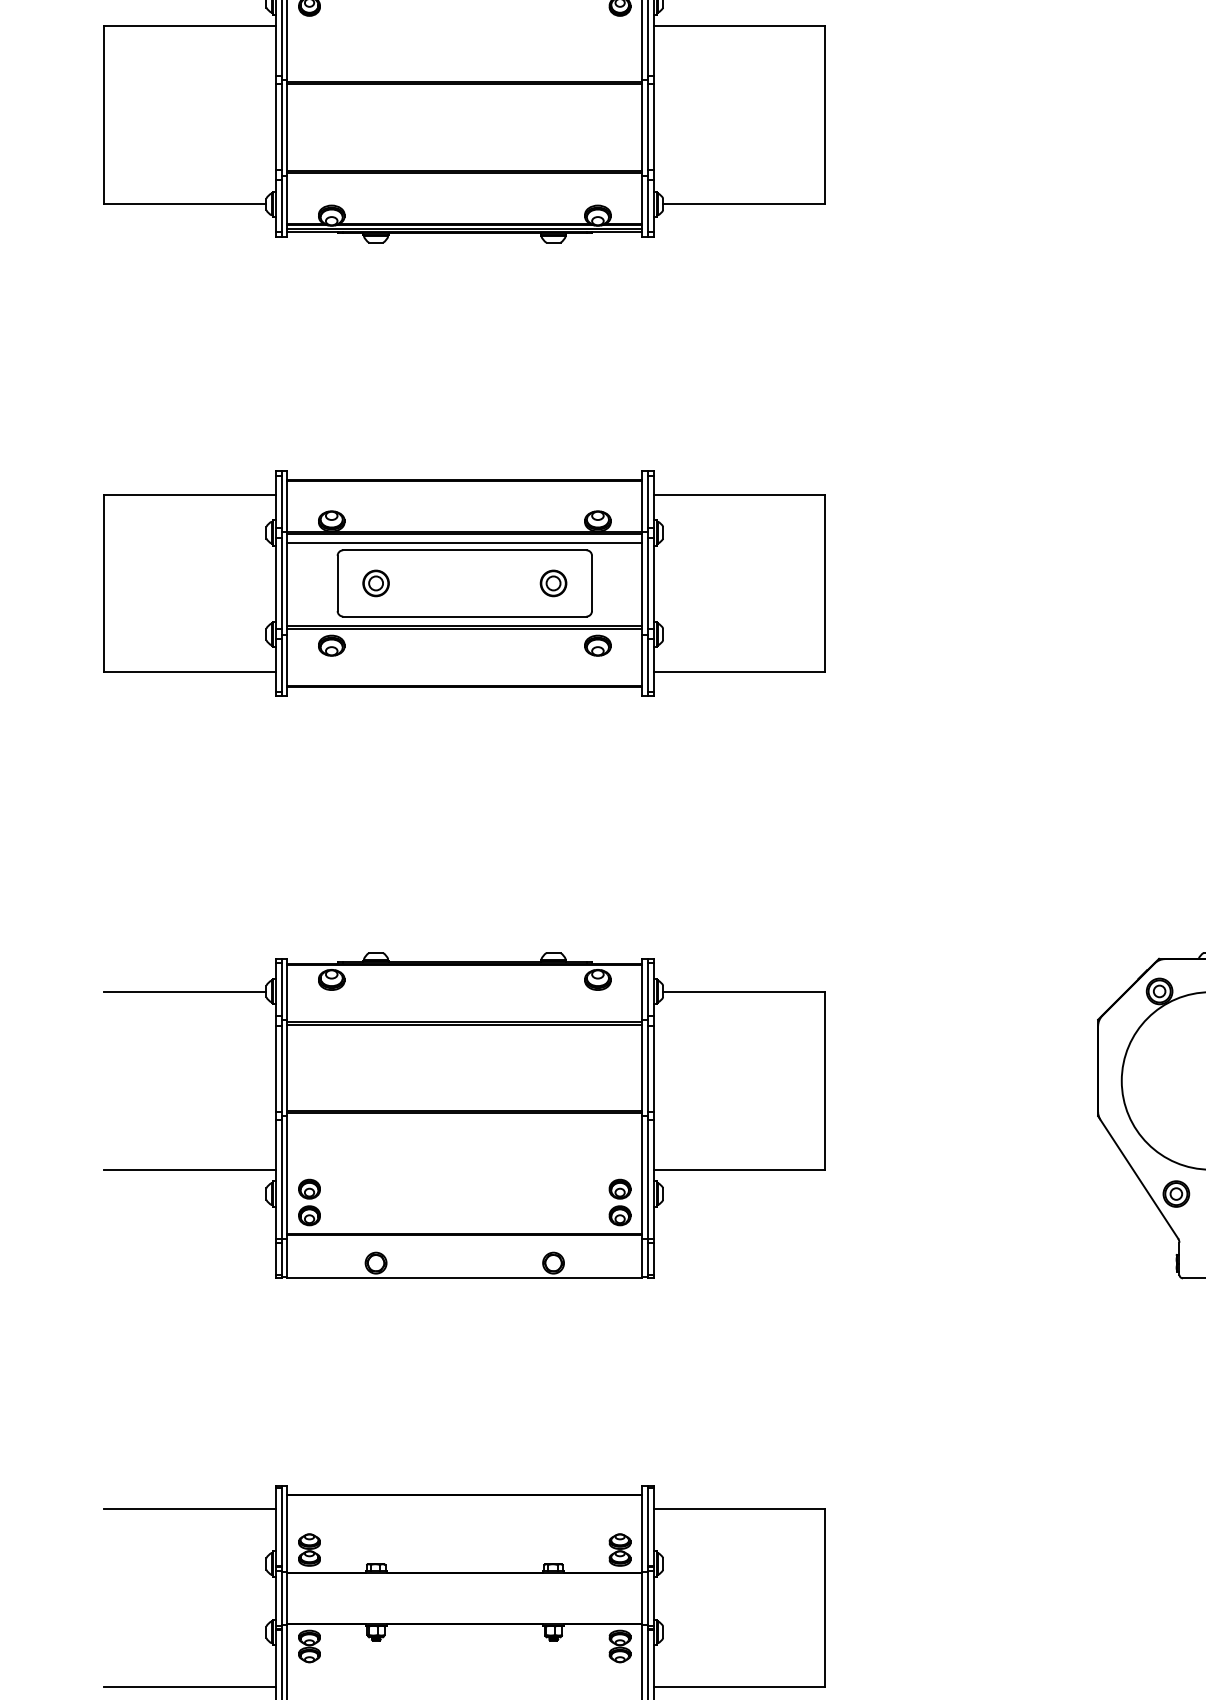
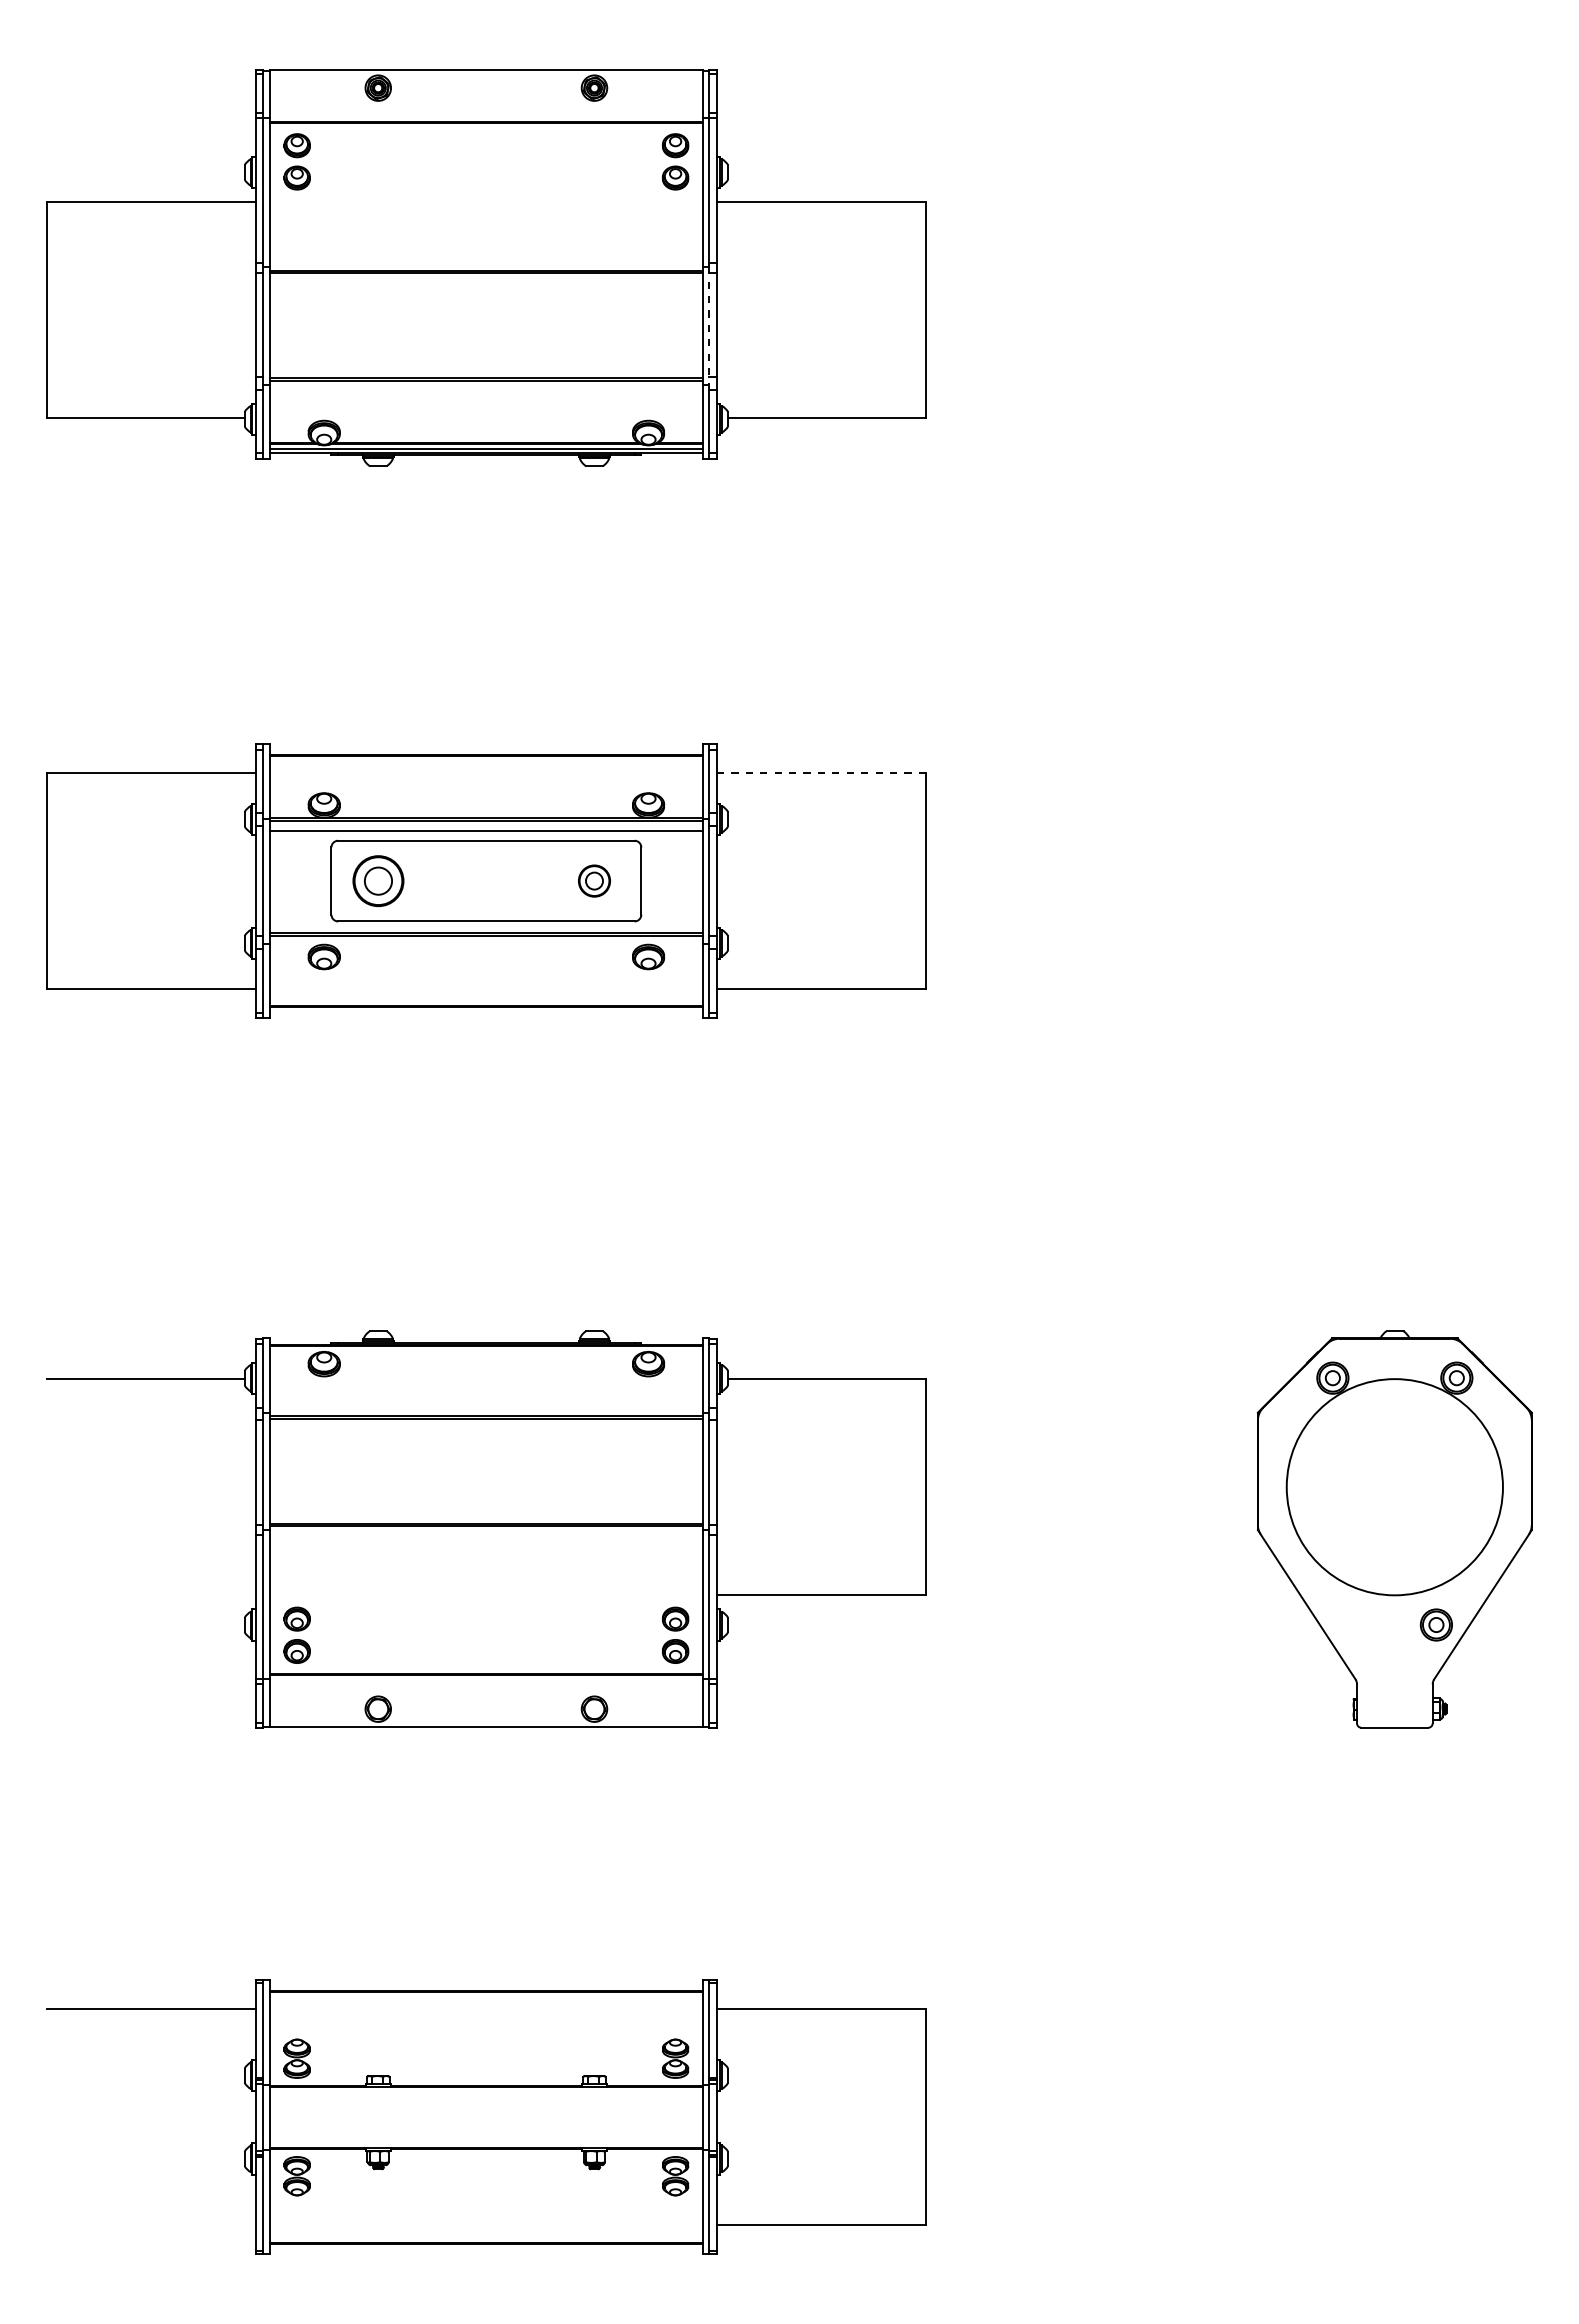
line: (647, 127) -> (709, 325), solid -> dashed
line: (739, 495) -> (821, 773), solid -> dashed
part: (375, 582) -> (377, 880), size x1.6
line: (189, 1169) -> (151, 1595), removed
part: (1175, 1193) -> (1352, 1624), removed
line: (189, 1686) -> (151, 2225), removed

